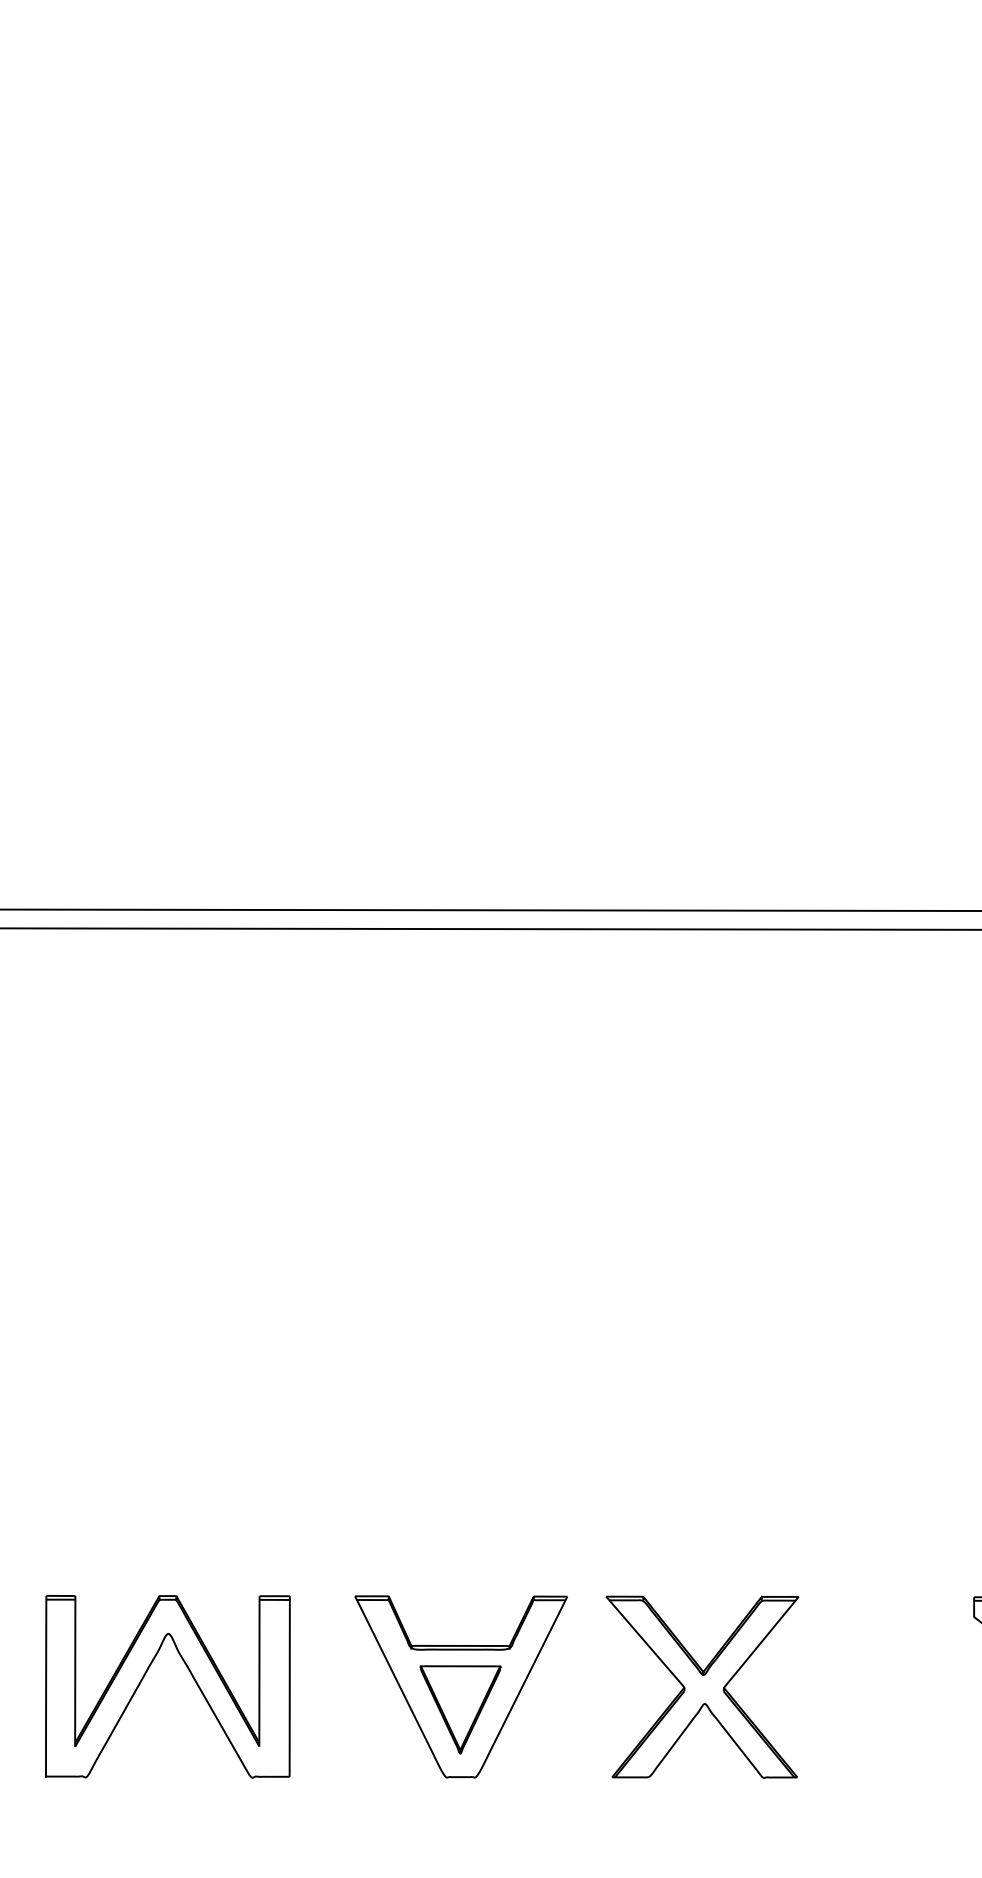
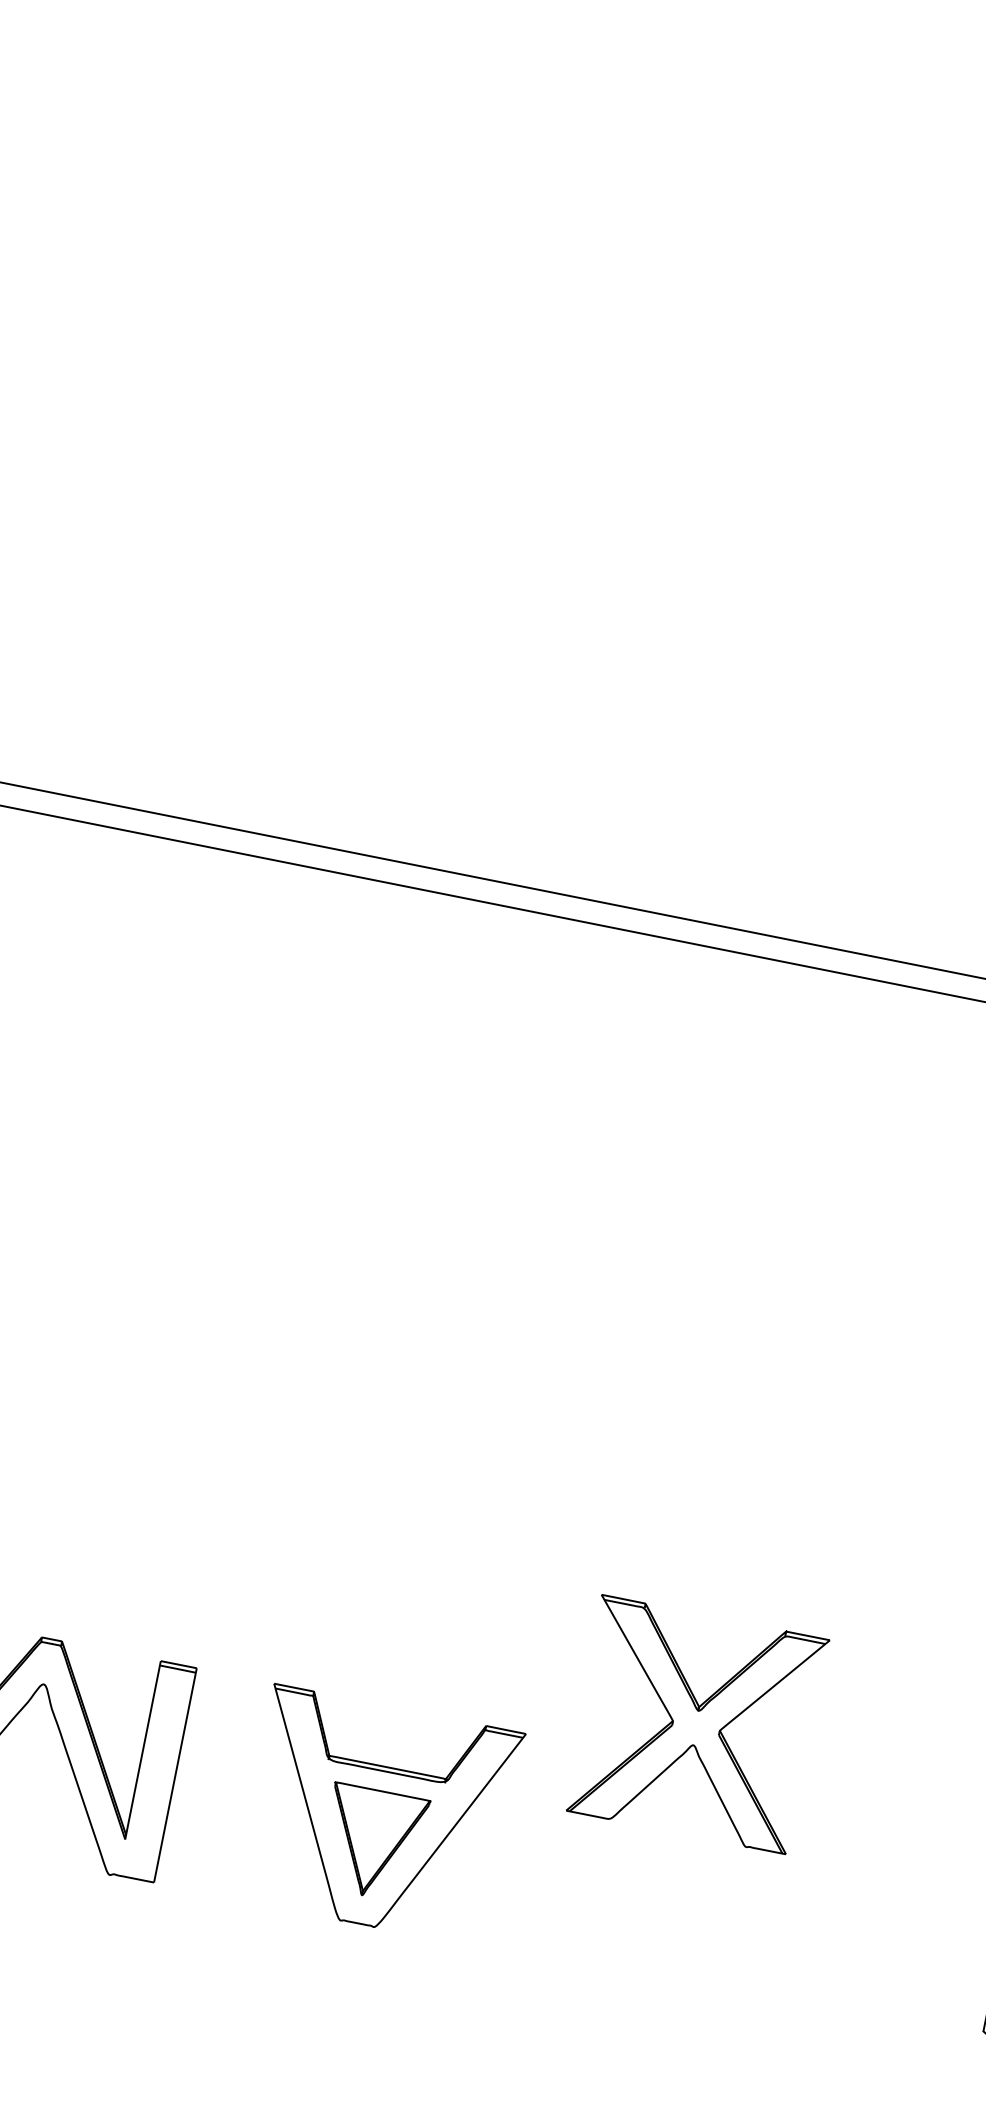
part: (702, 1686) -> (694, 1724), moved

